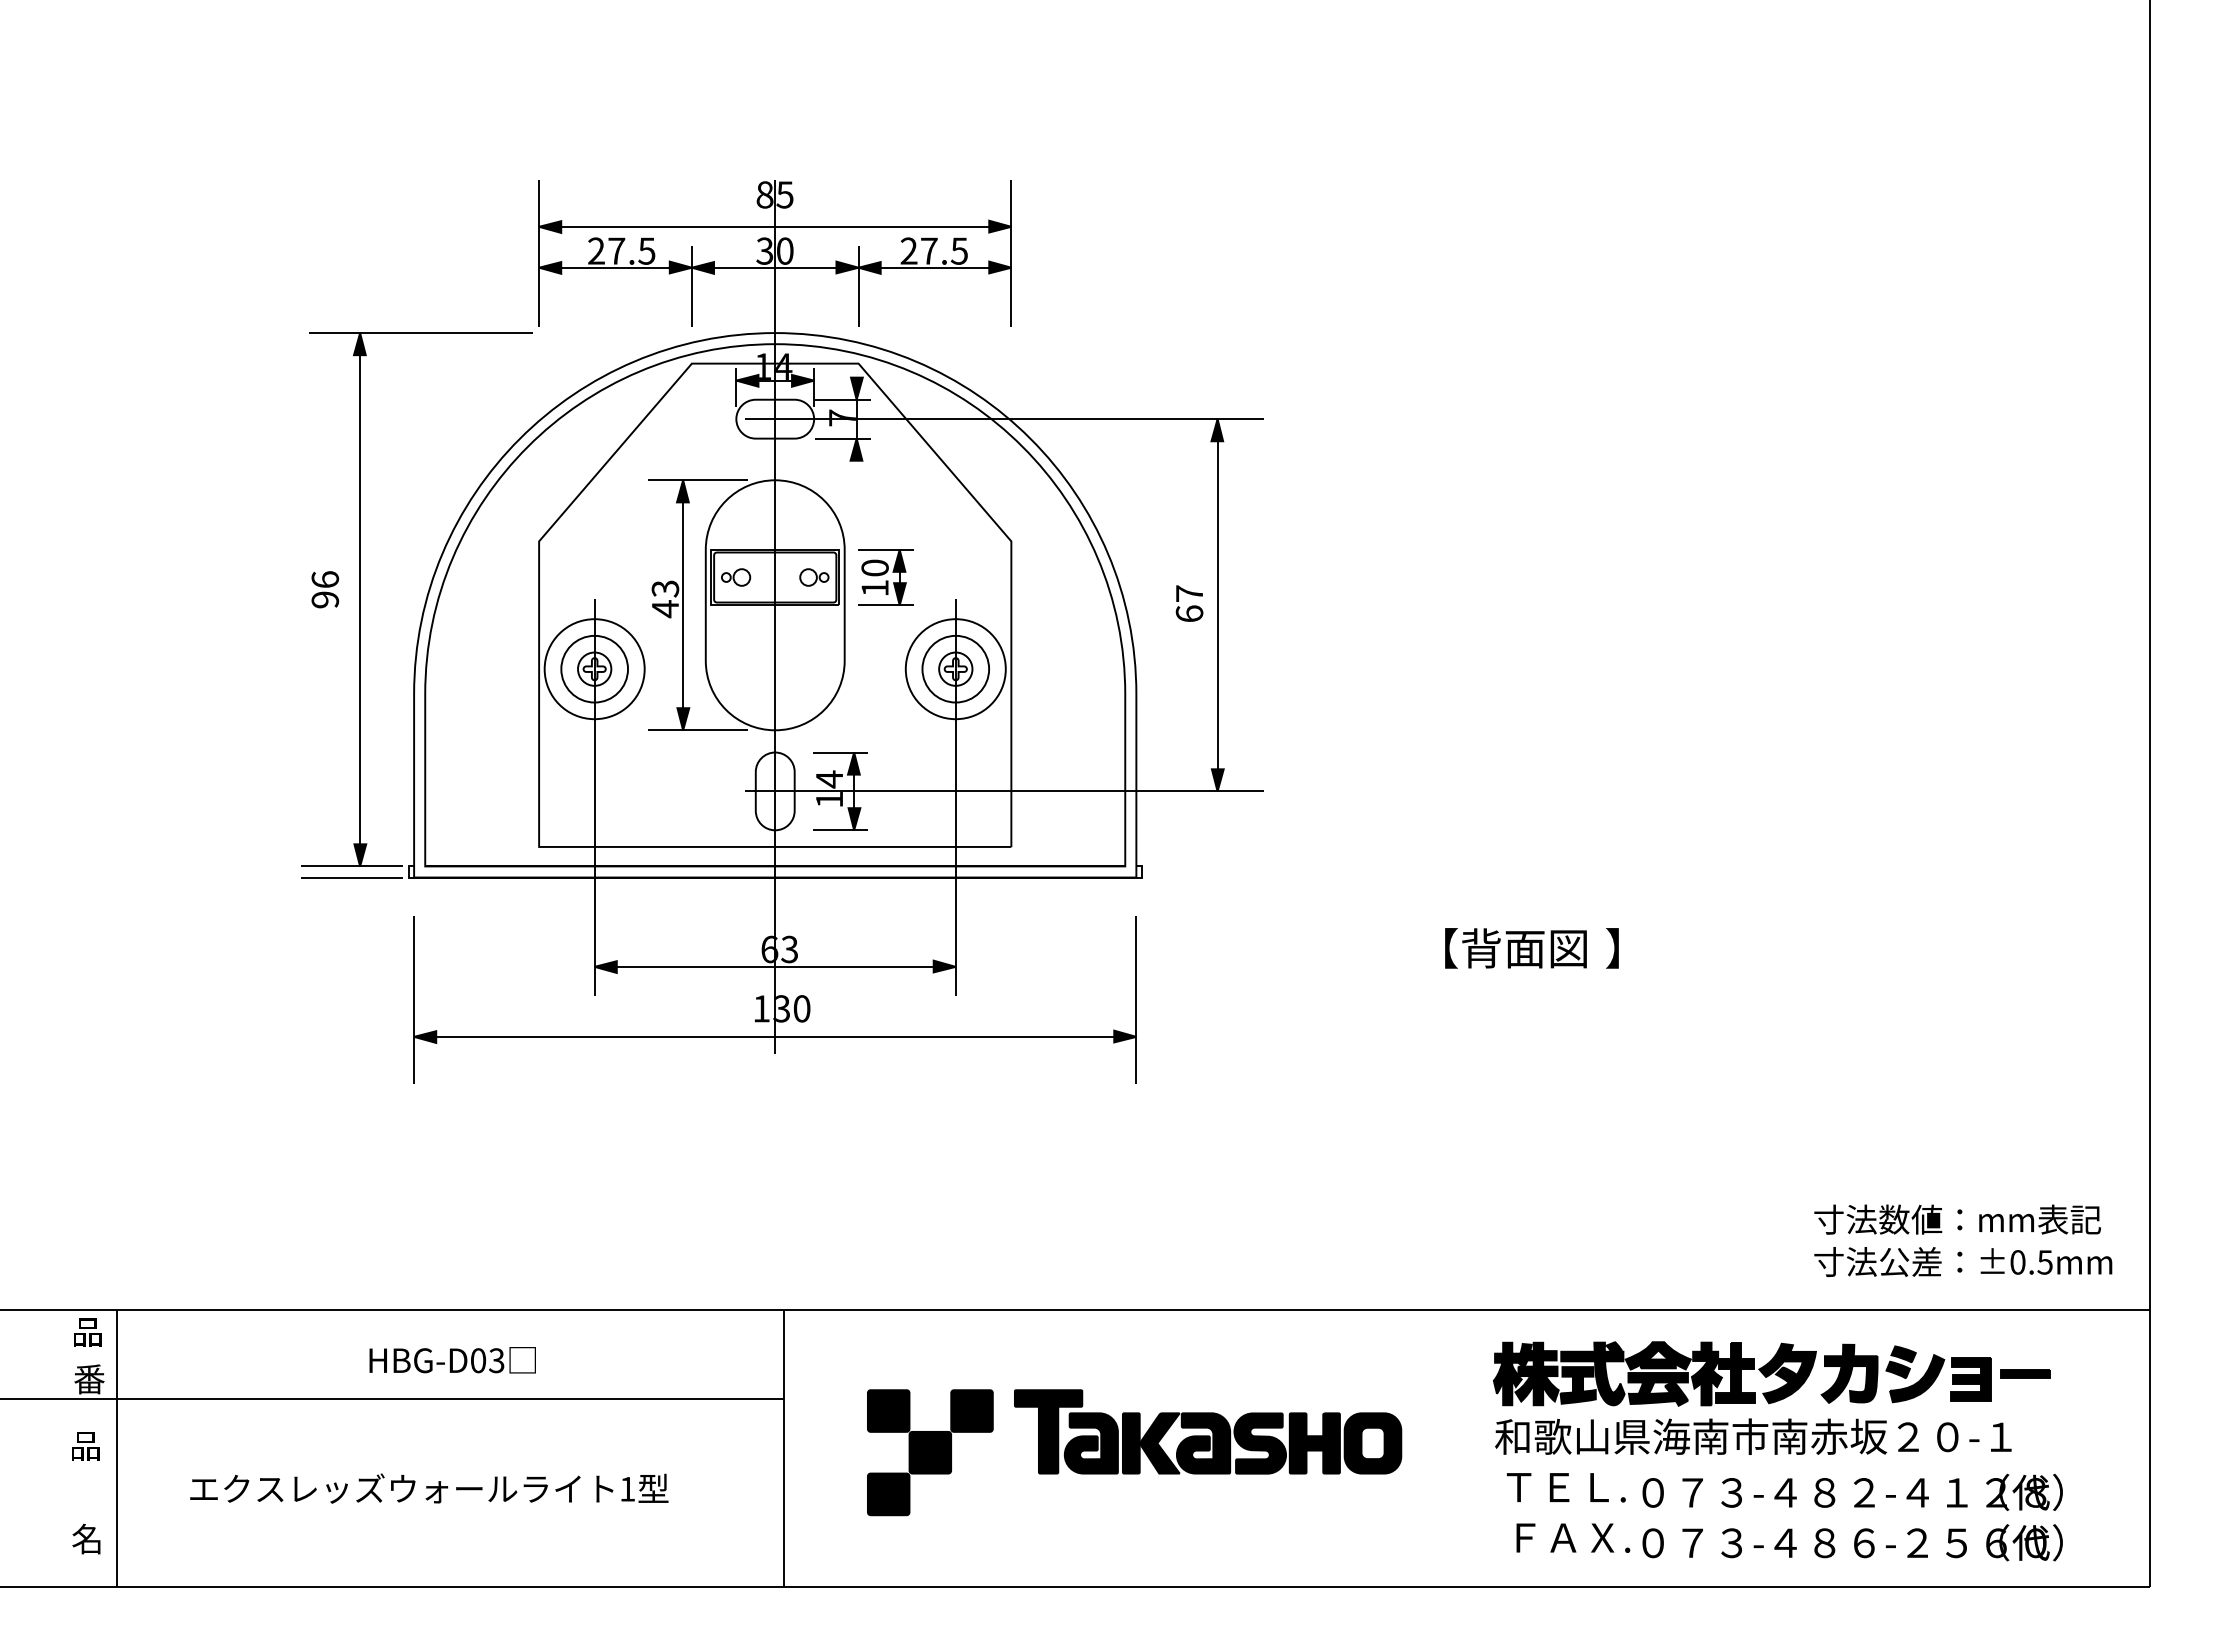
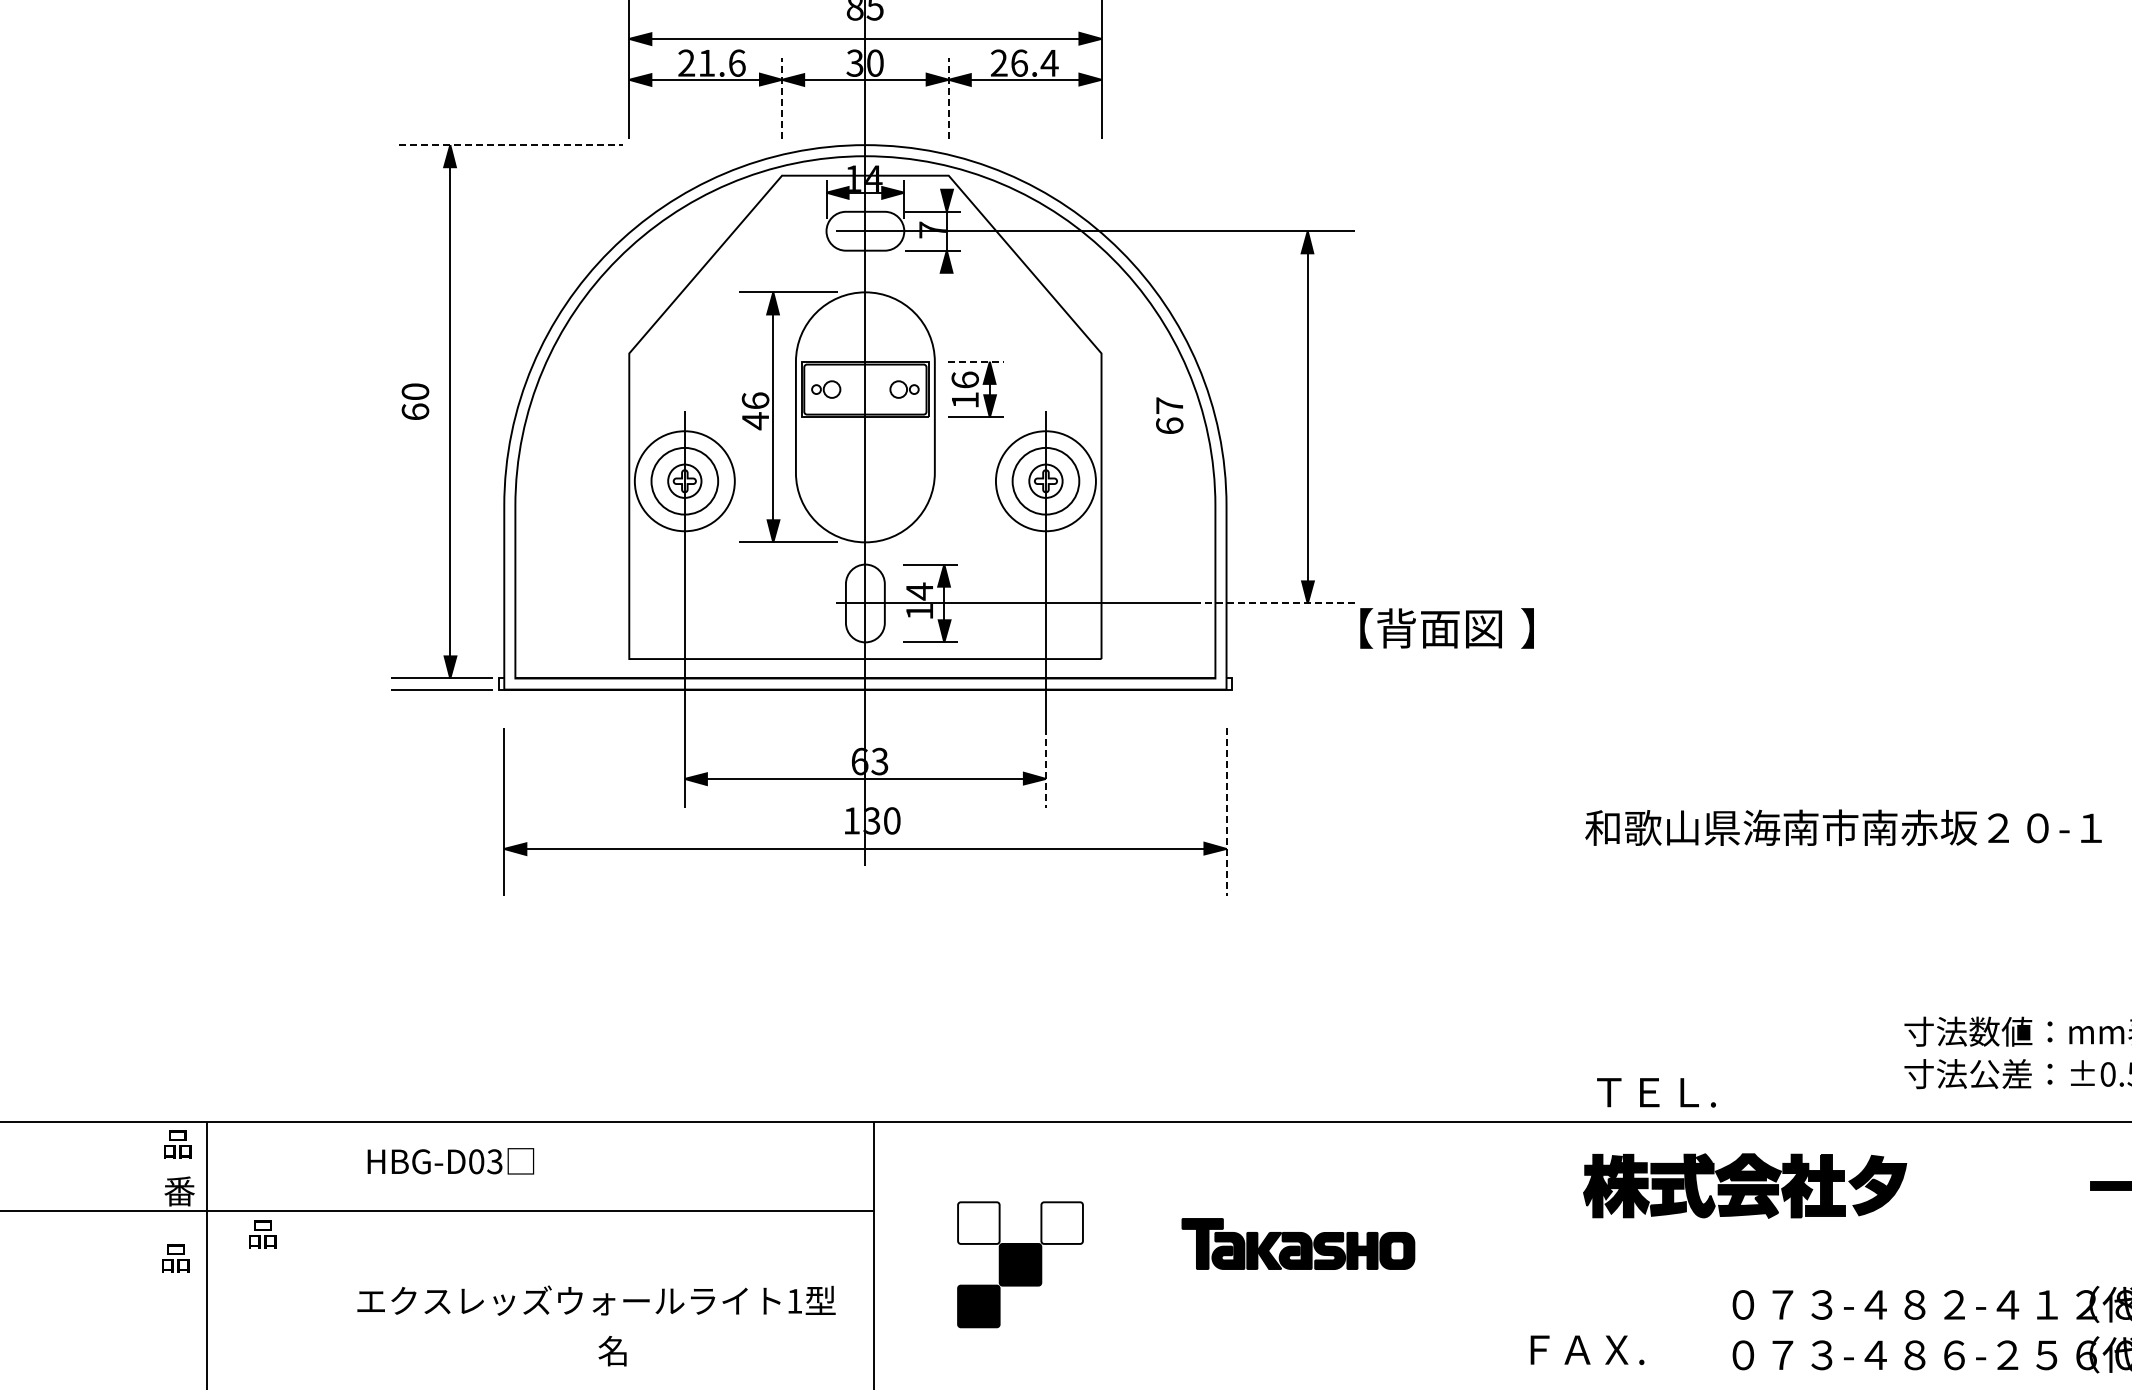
text: (631, 250) -> (721, 62), 27.5 -> 21.6
text: (944, 250) -> (1034, 62), 27.5 -> 26.4
line: (691, 286) -> (781, 98), solid -> dashed
line: (858, 286) -> (948, 98), solid -> dashed
line: (421, 333) -> (511, 145), solid -> dashed
line: (885, 549) -> (975, 361), solid -> dashed
text: (874, 567) -> (964, 379), 10 -> 16
text: (665, 588) -> (755, 400), 43 -> 46
text: (325, 589) -> (415, 401), 96 -> 60
text: (1189, 603) -> (1169, 415), moved
line: (1184, 791) -> (1274, 603), solid -> dashed
part: (1531, 948) -> (1446, 628), moved
line: (955, 956) -> (1045, 768), solid -> dashed
line: (1136, 1000) -> (1226, 812), solid -> dashed
part: (452, 1360) -> (450, 1161), moved
part: (1905, 1373) -> (1995, 1185), removed
fill: (888, 1410) -> (978, 1222), removed
fill: (971, 1410) -> (1061, 1222), removed
part: (172, 1422) -> (262, 1234), added
part: (1208, 1431) -> (1298, 1243), size x0.6
text: (1753, 1436) -> (1843, 827), moved
text: (1566, 1487) -> (1656, 1092), moved
part: (429, 1488) -> (596, 1300), moved
text: (1573, 1537) -> (1587, 1349), moved
part: (86, 1538) -> (612, 1350), moved

